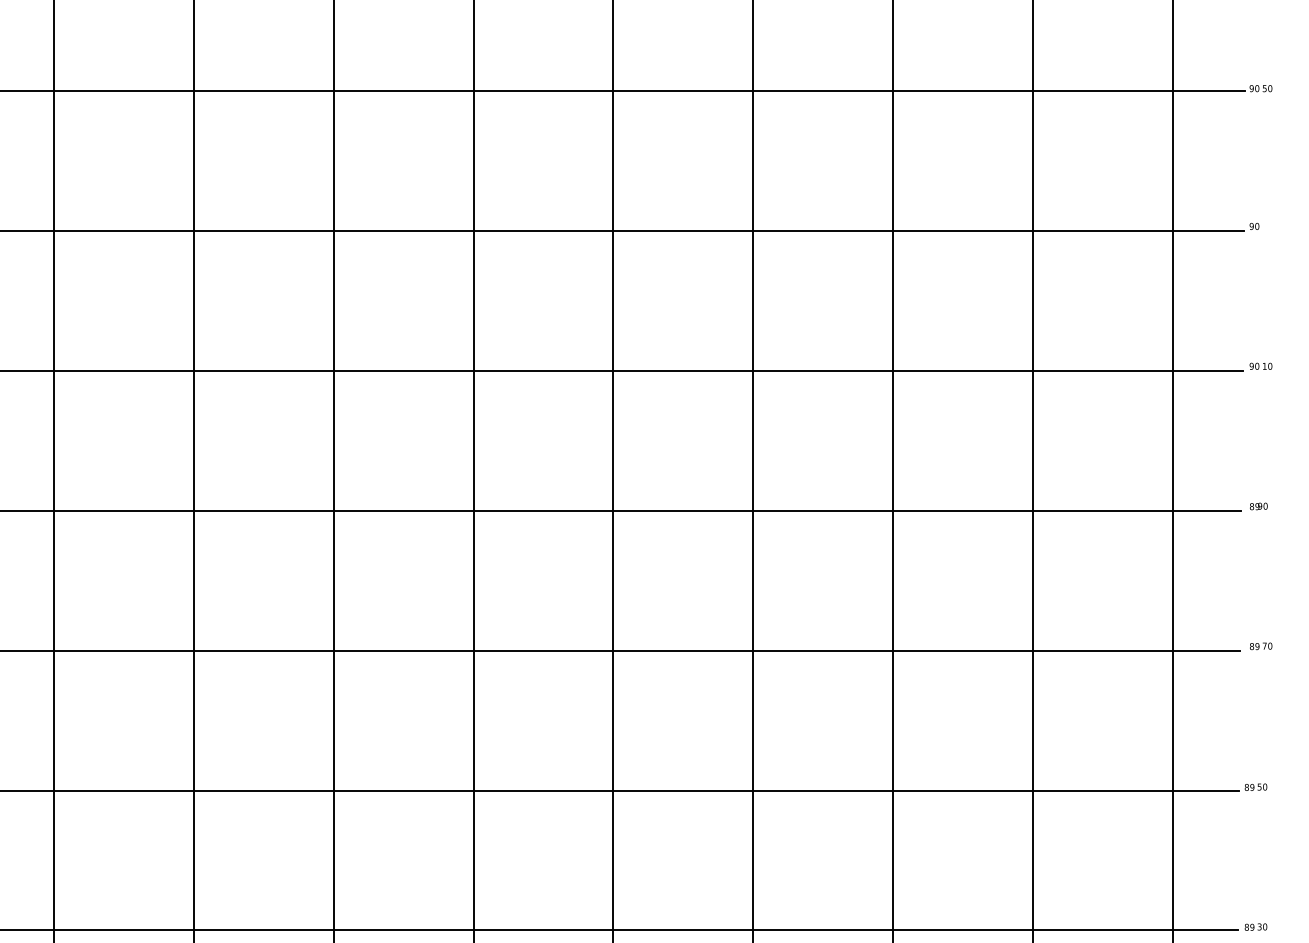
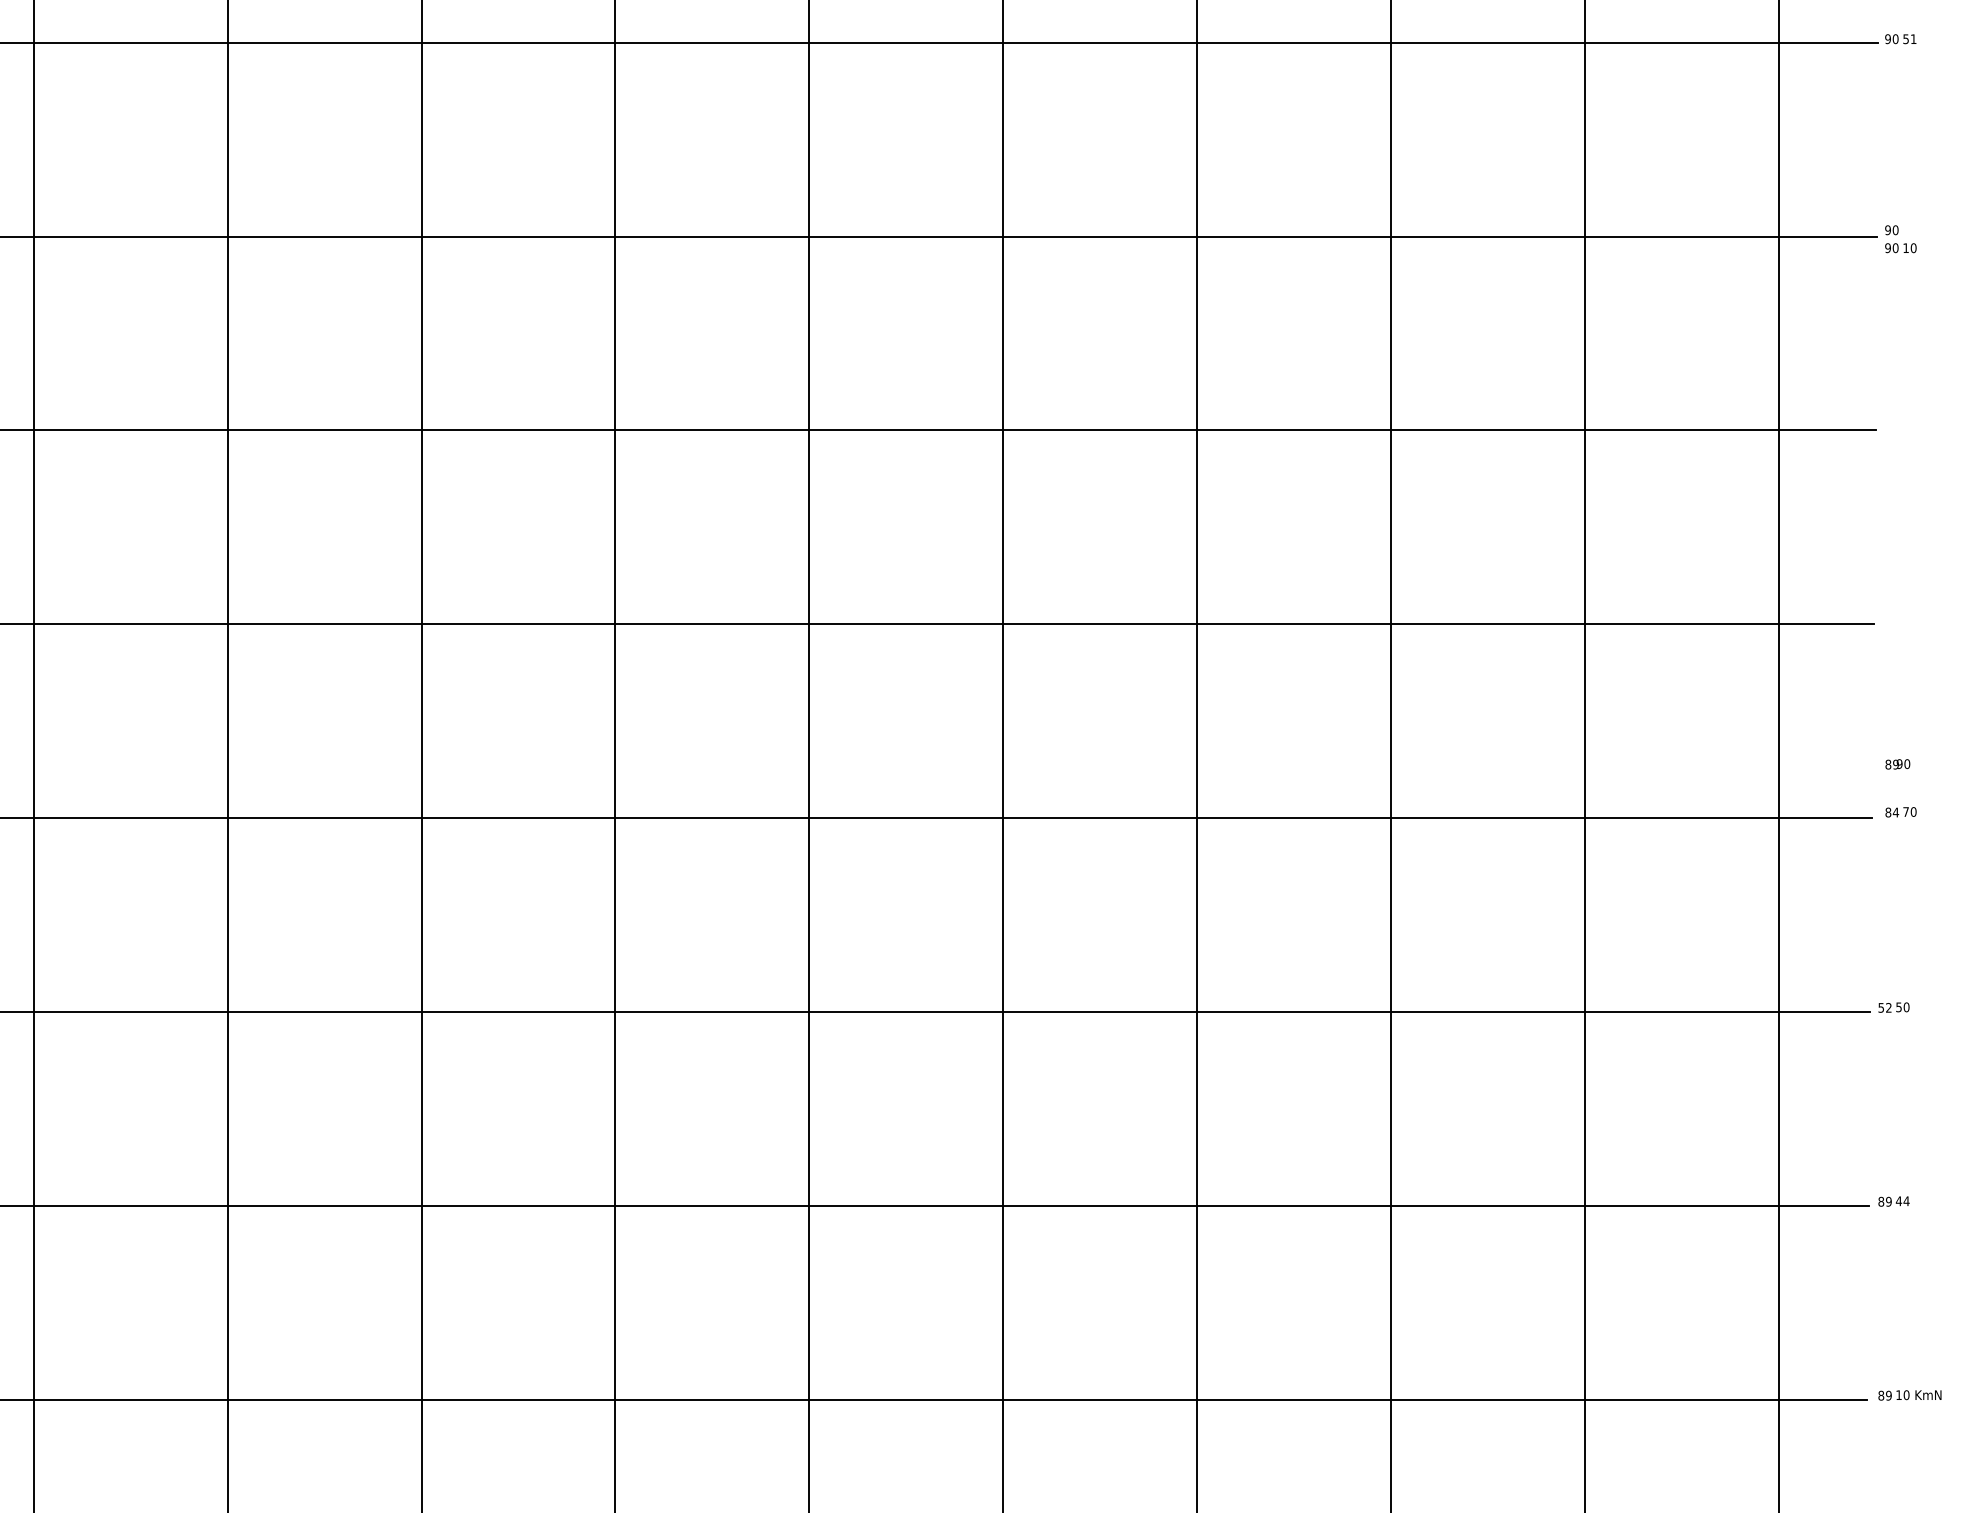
text: (1270, 88) -> (1913, 39), 50 -> 51
text: (1260, 366) -> (1900, 248), moved
text: (1258, 506) -> (1897, 764), moved
text: (1257, 646) -> (1895, 812), 89 -> 84
text: (1249, 787) -> (1884, 1007), 89 -> 52
text: (1262, 927) -> (1902, 1201), 30 -> 44

